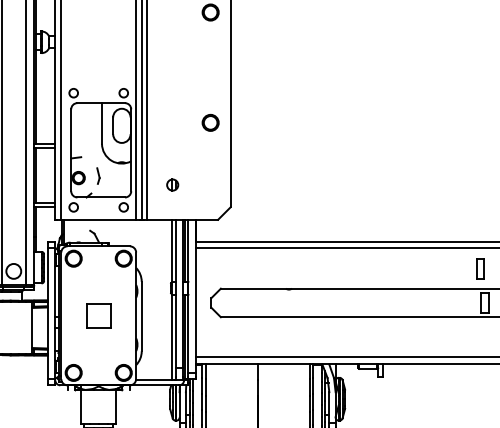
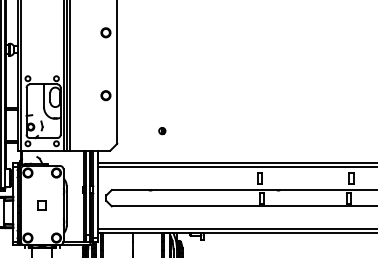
part: (172, 185) -> (162, 131), moved
part: (99, 315) -> (42, 205), size x0.6

